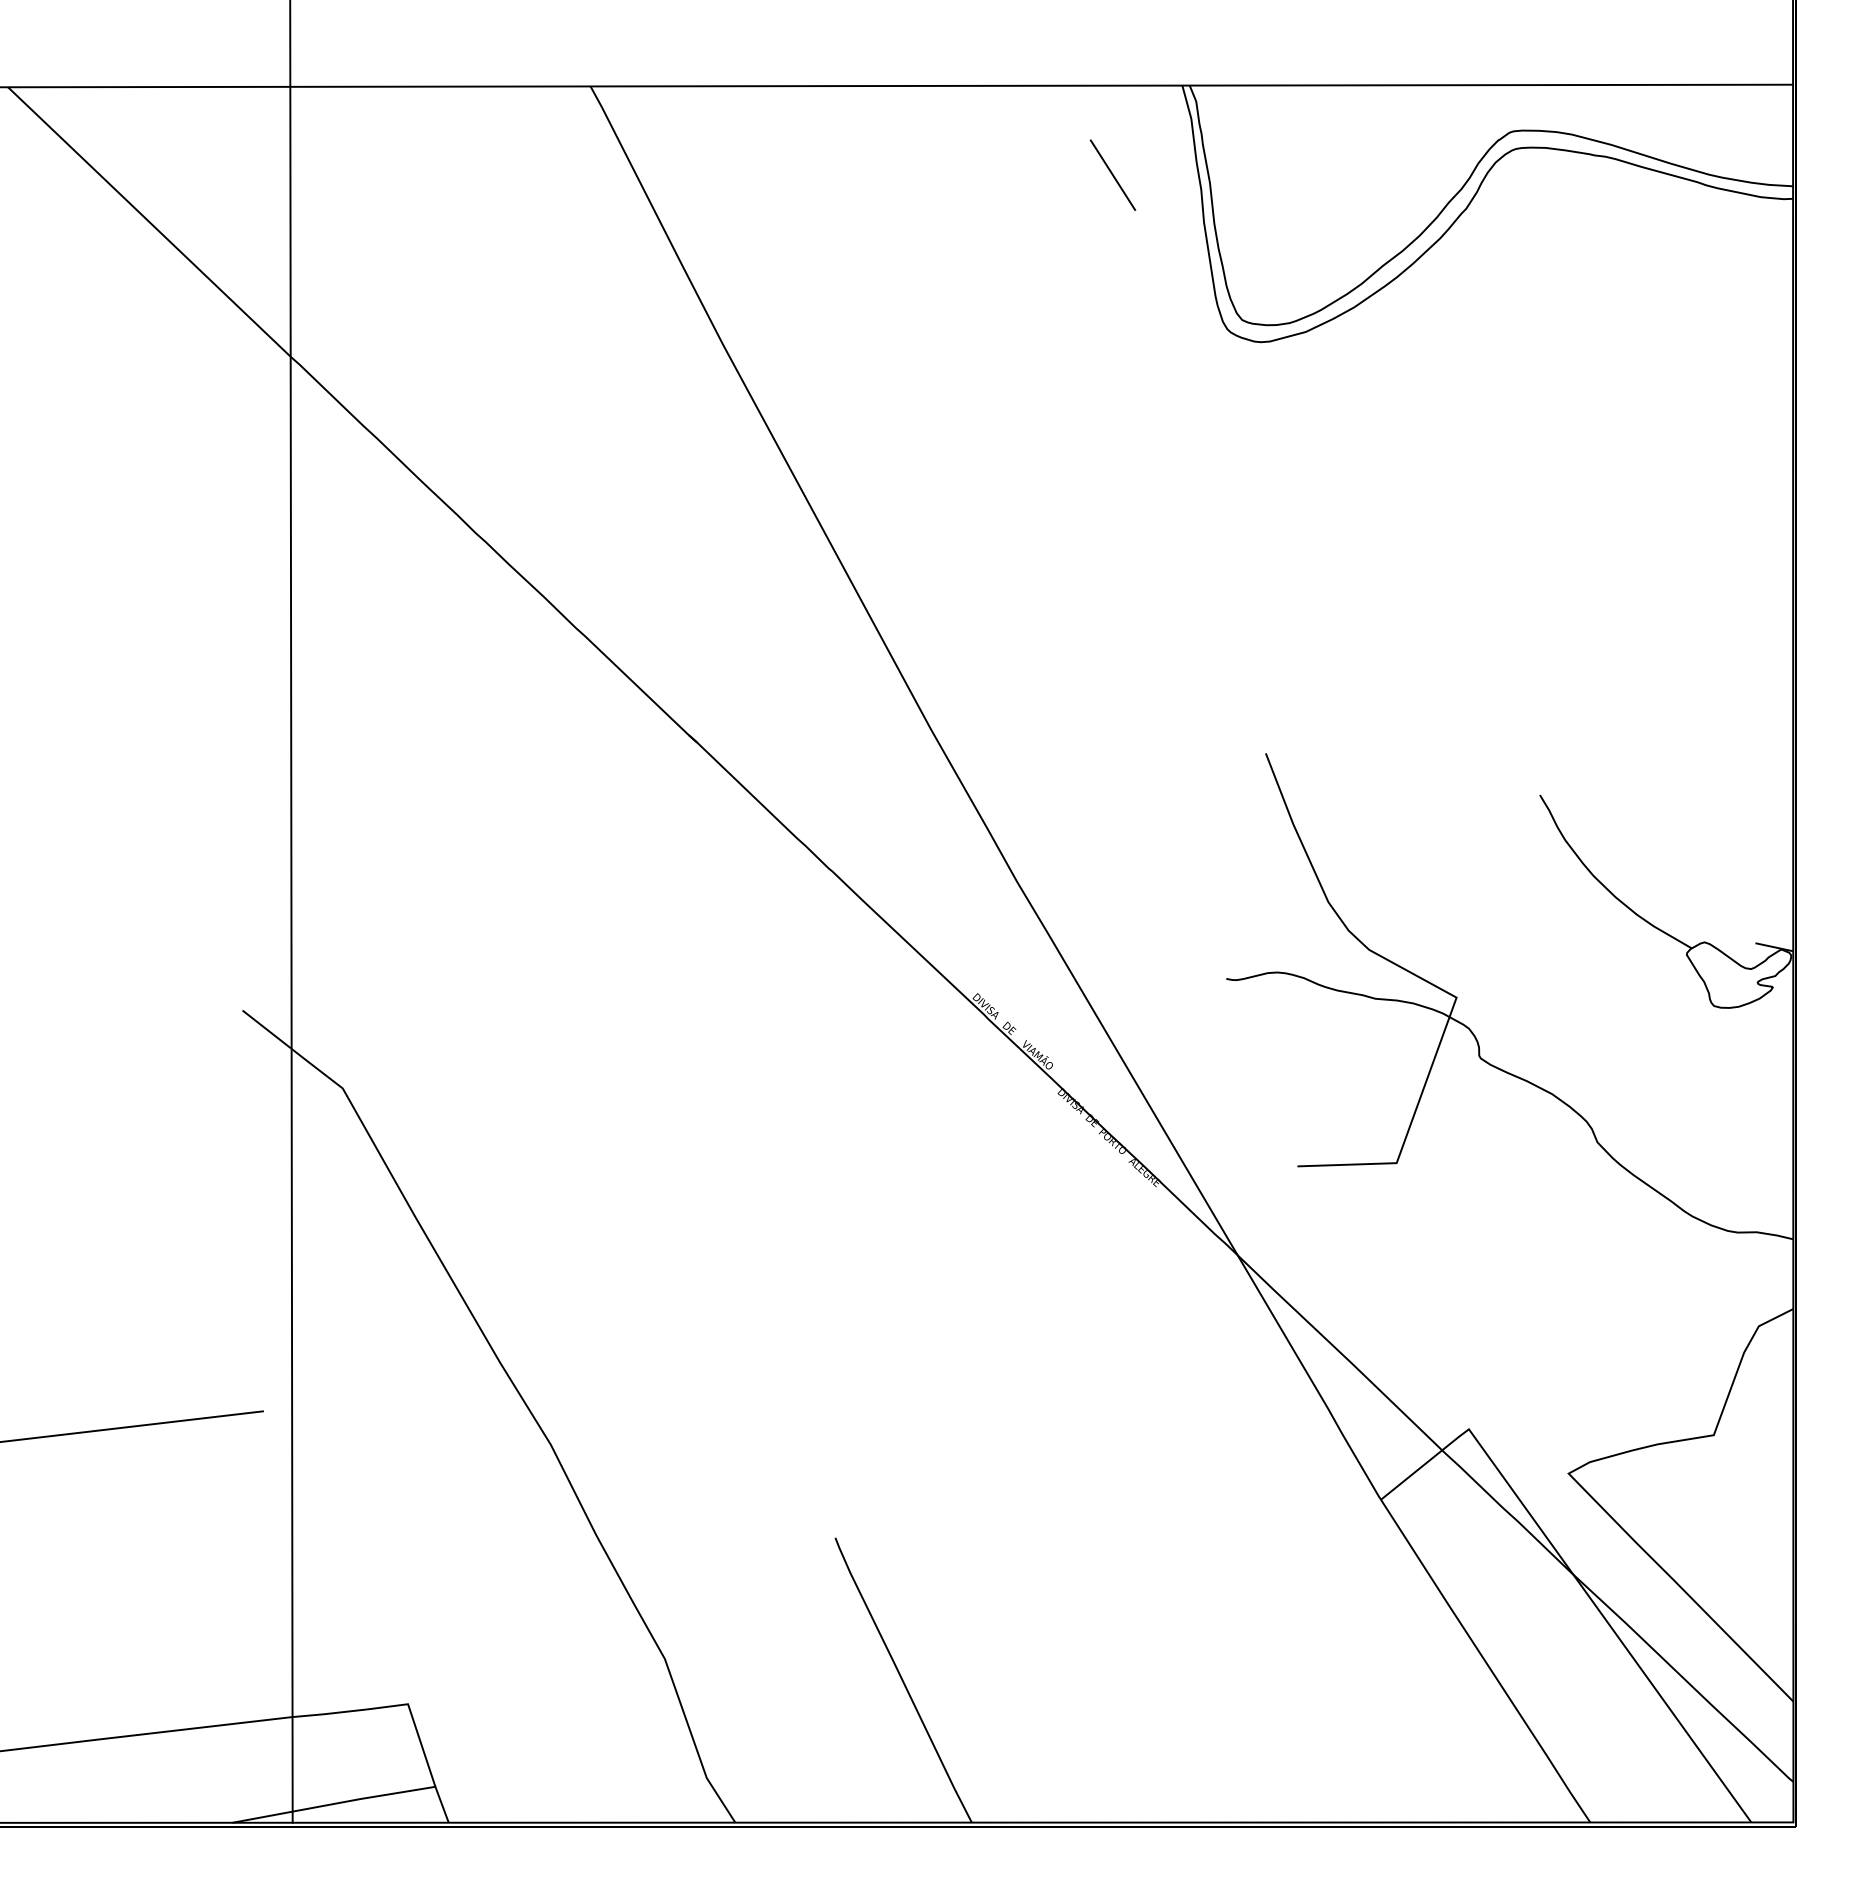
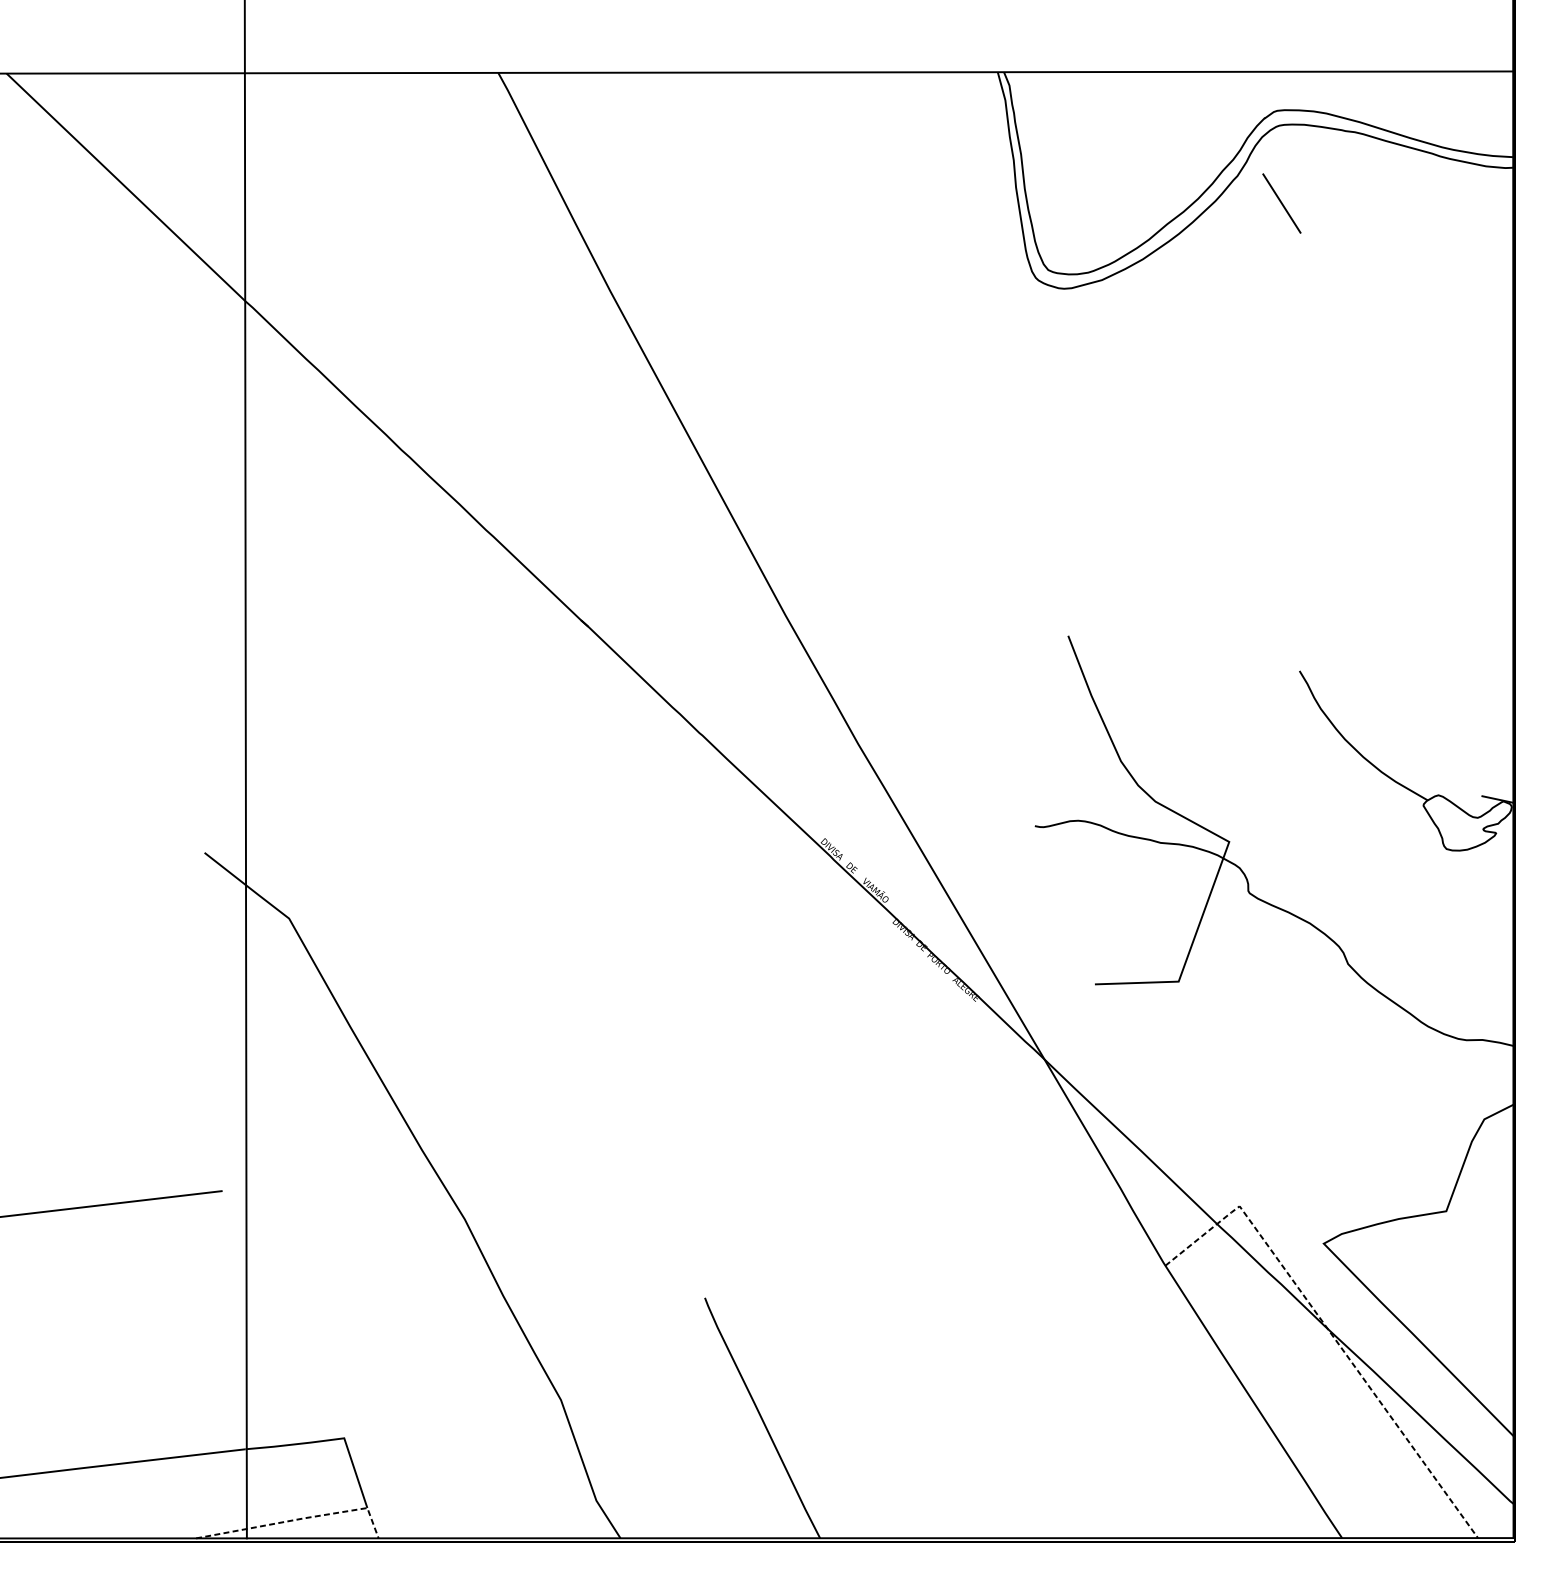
line: (1112, 174) -> (1281, 202), moved
line: (1576, 1579) -> (1330, 1333), solid -> dashed
line: (353, 1800) -> (298, 1519), solid -> dashed

